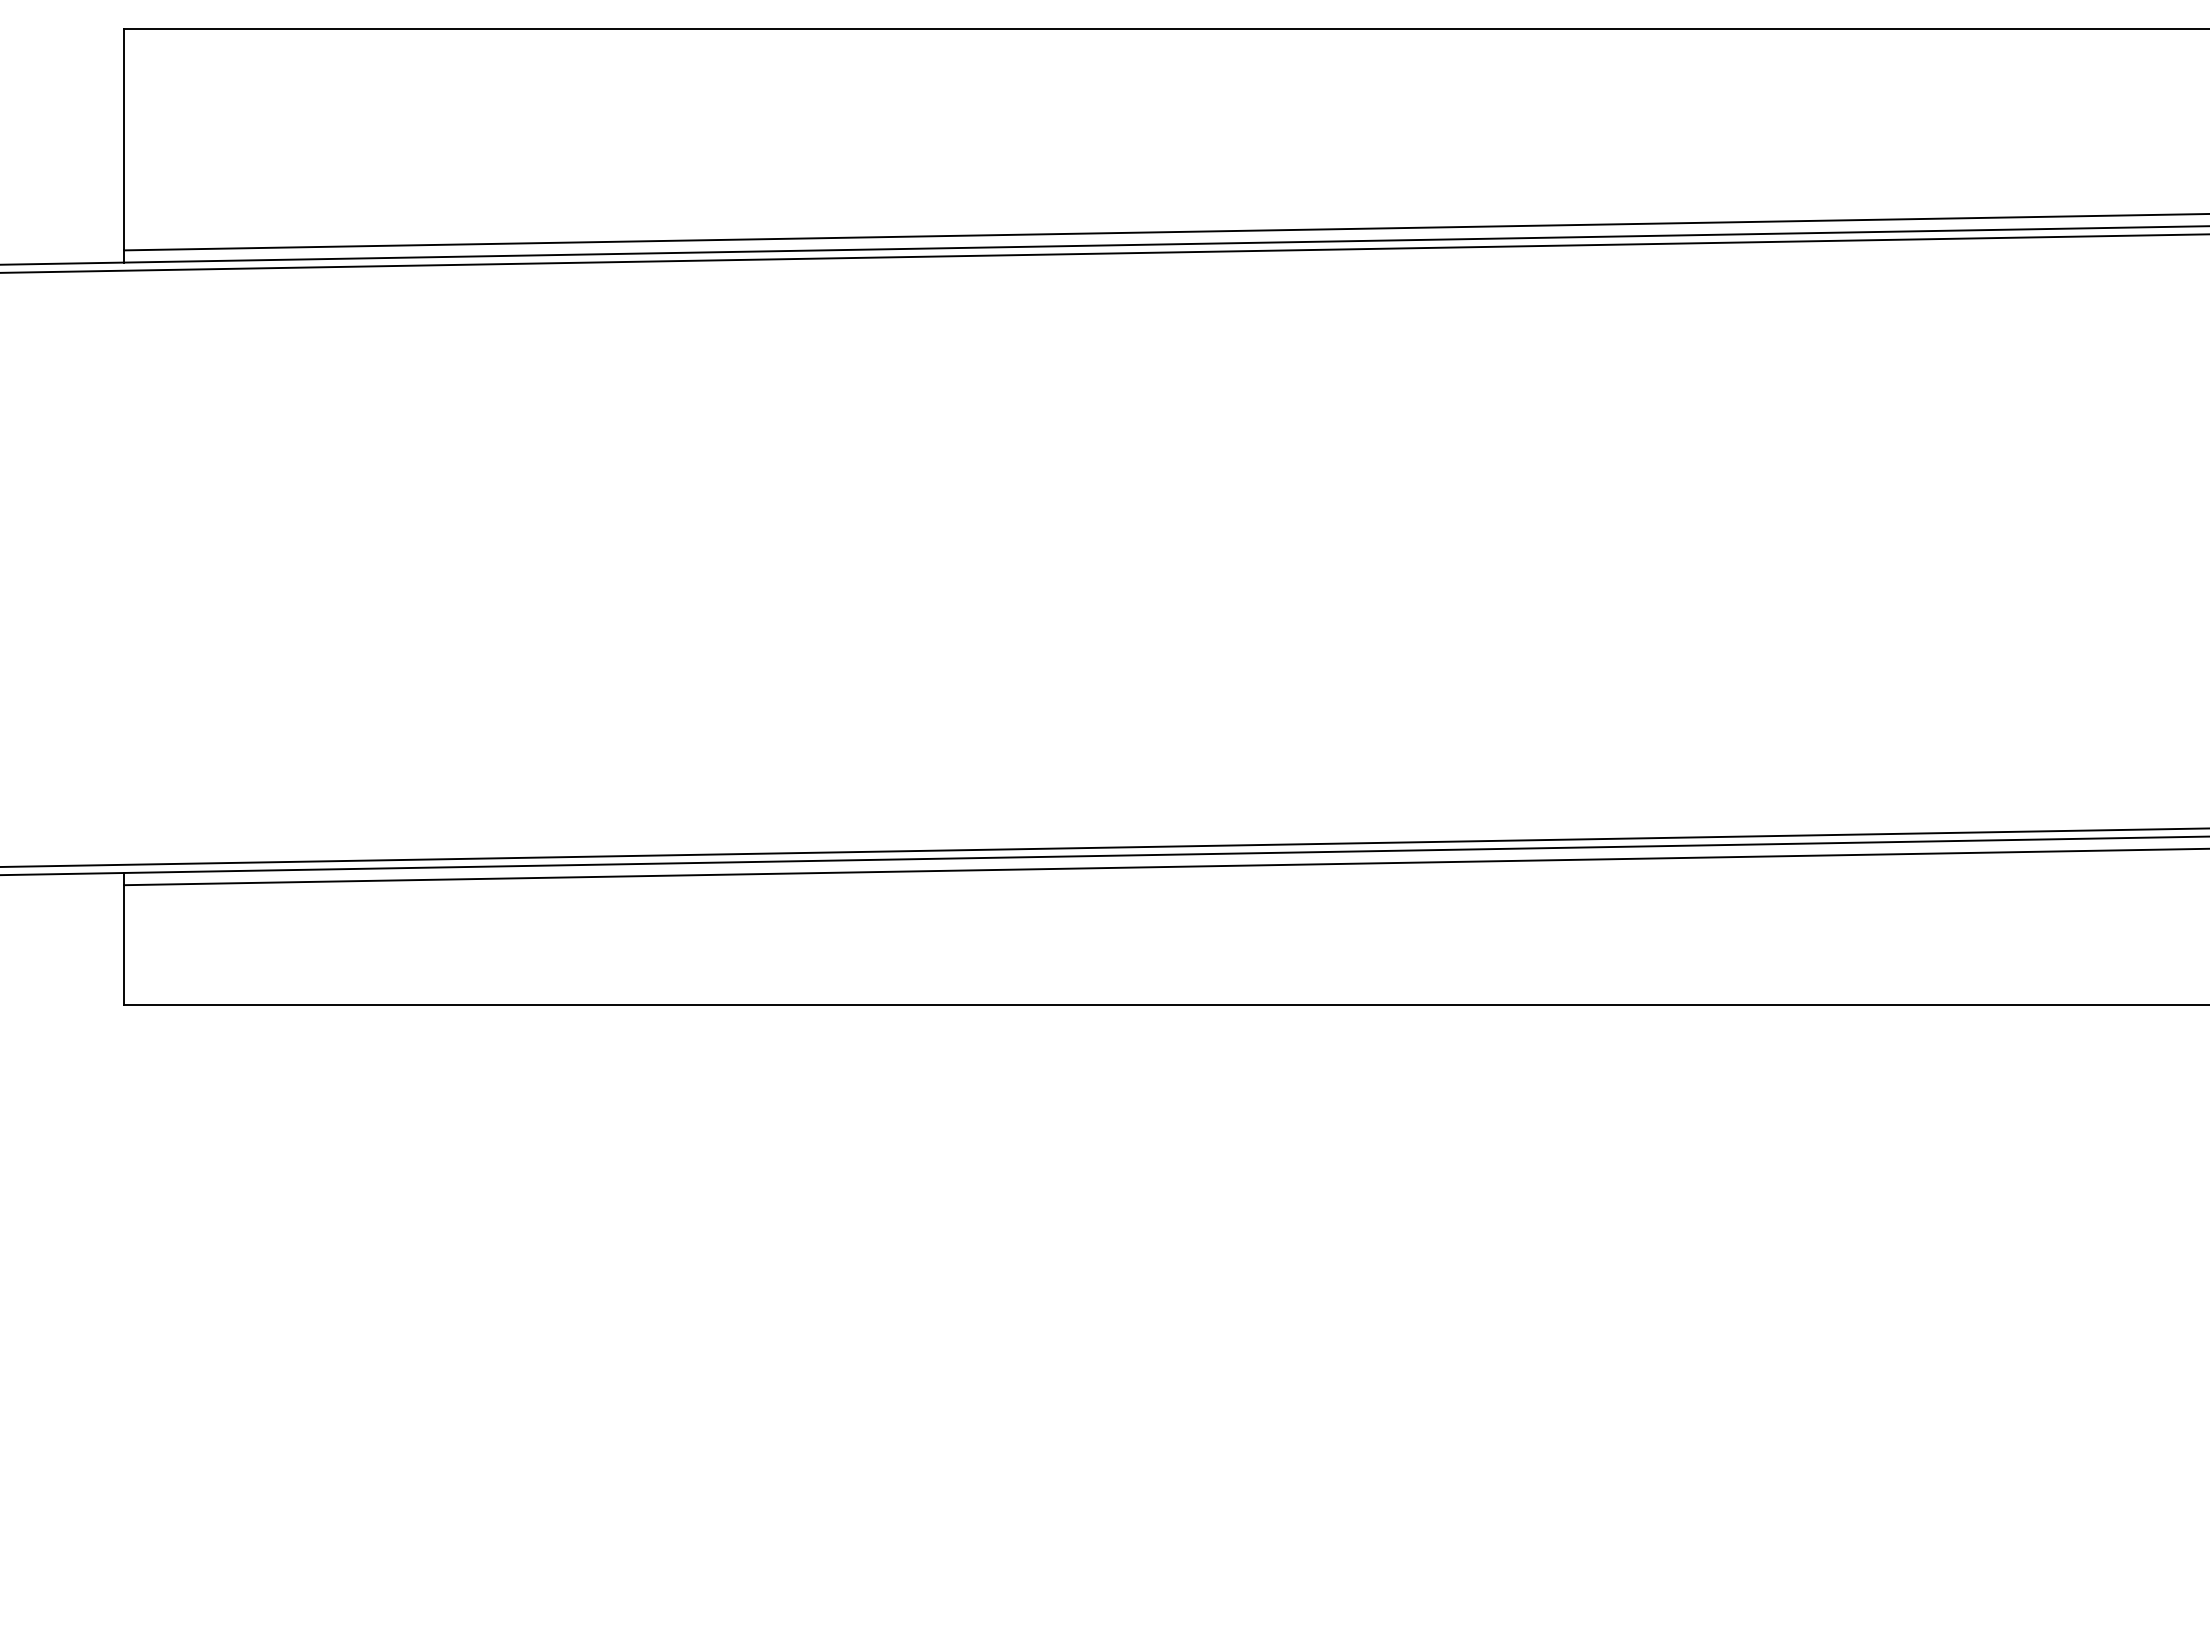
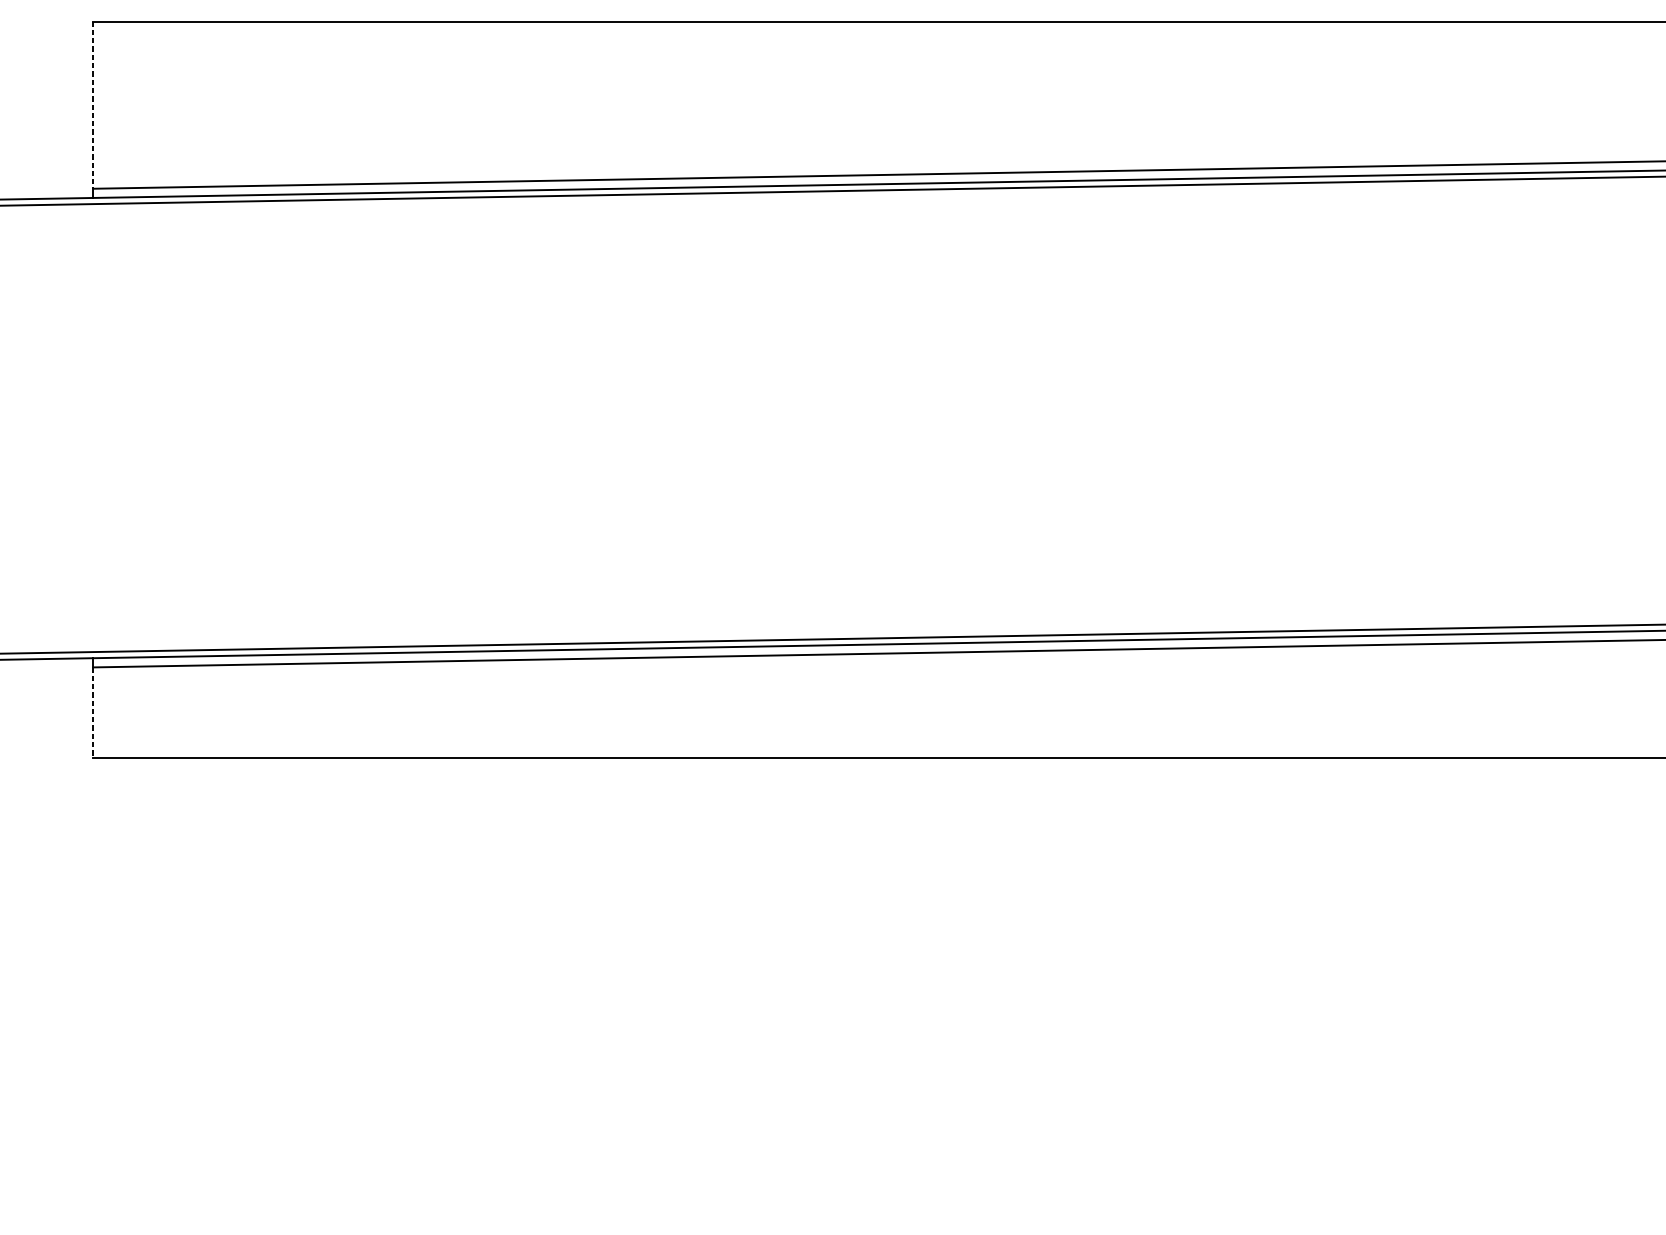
line: (124, 139) -> (93, 105), solid -> dashed
line: (124, 945) -> (93, 712), solid -> dashed

